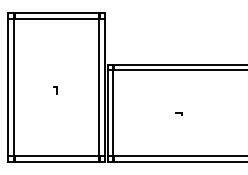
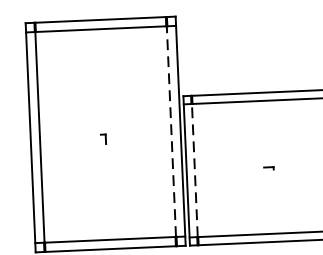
line: (99, 87) -> (171, 131), solid -> dashed
line: (113, 112) -> (194, 169), solid -> dashed
part: (178, 113) -> (267, 167), moved

